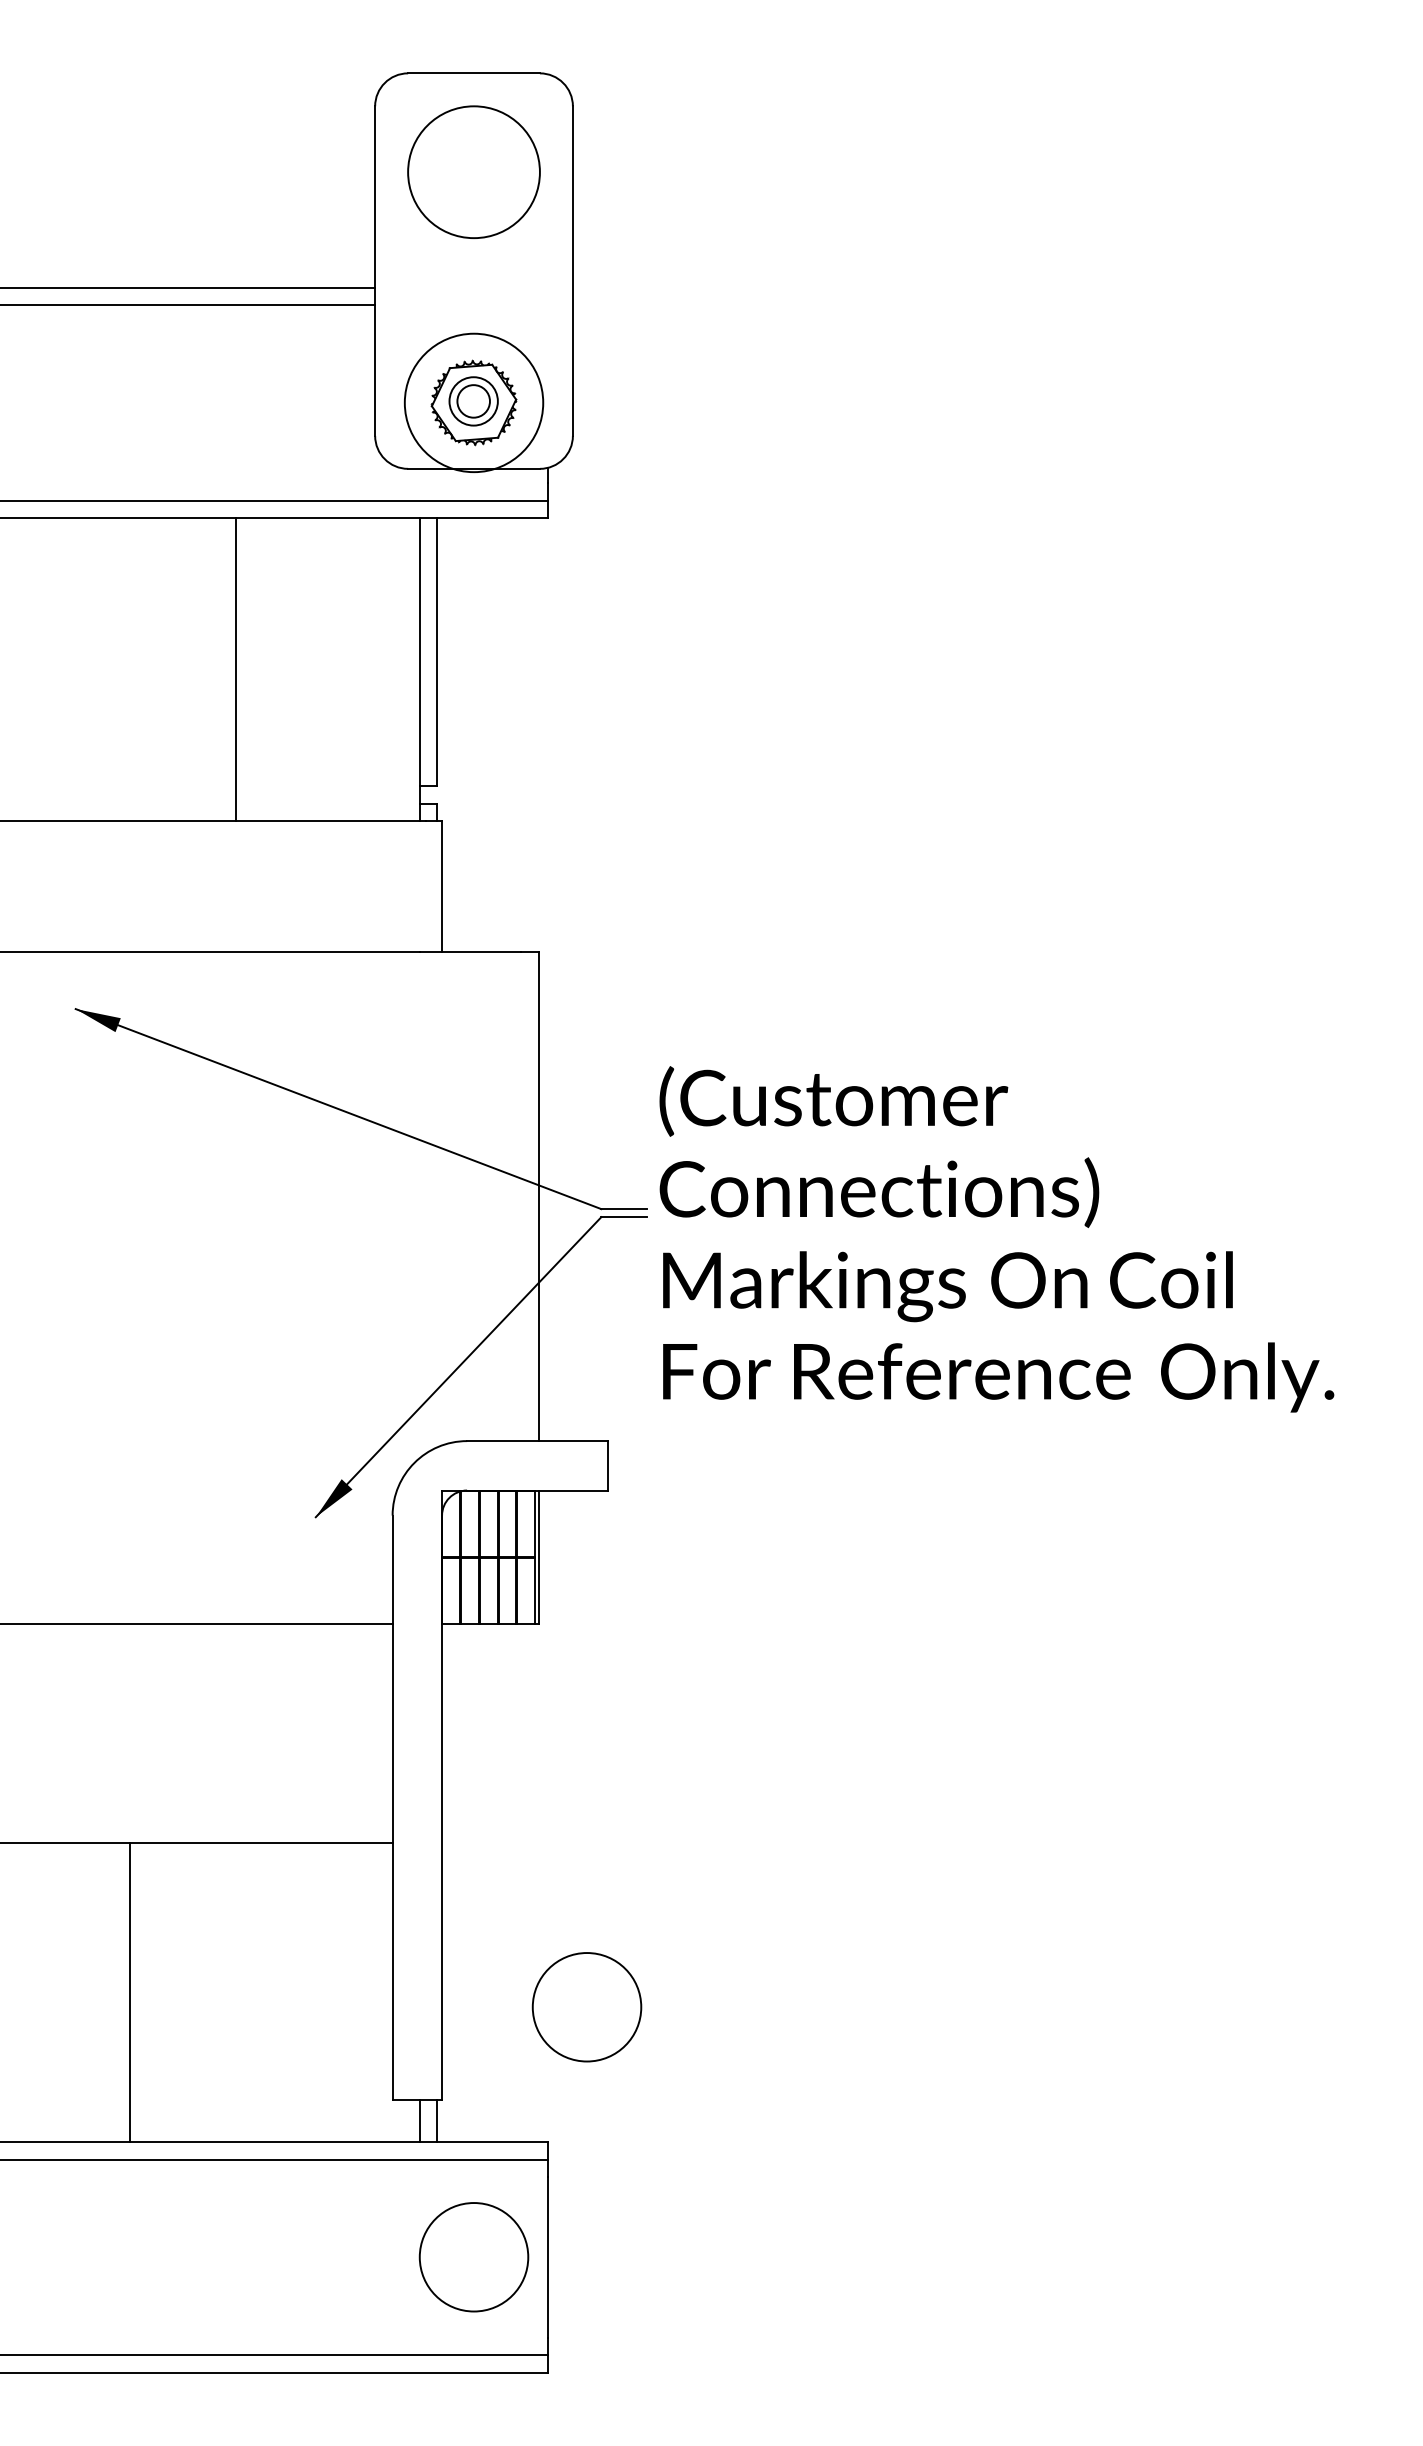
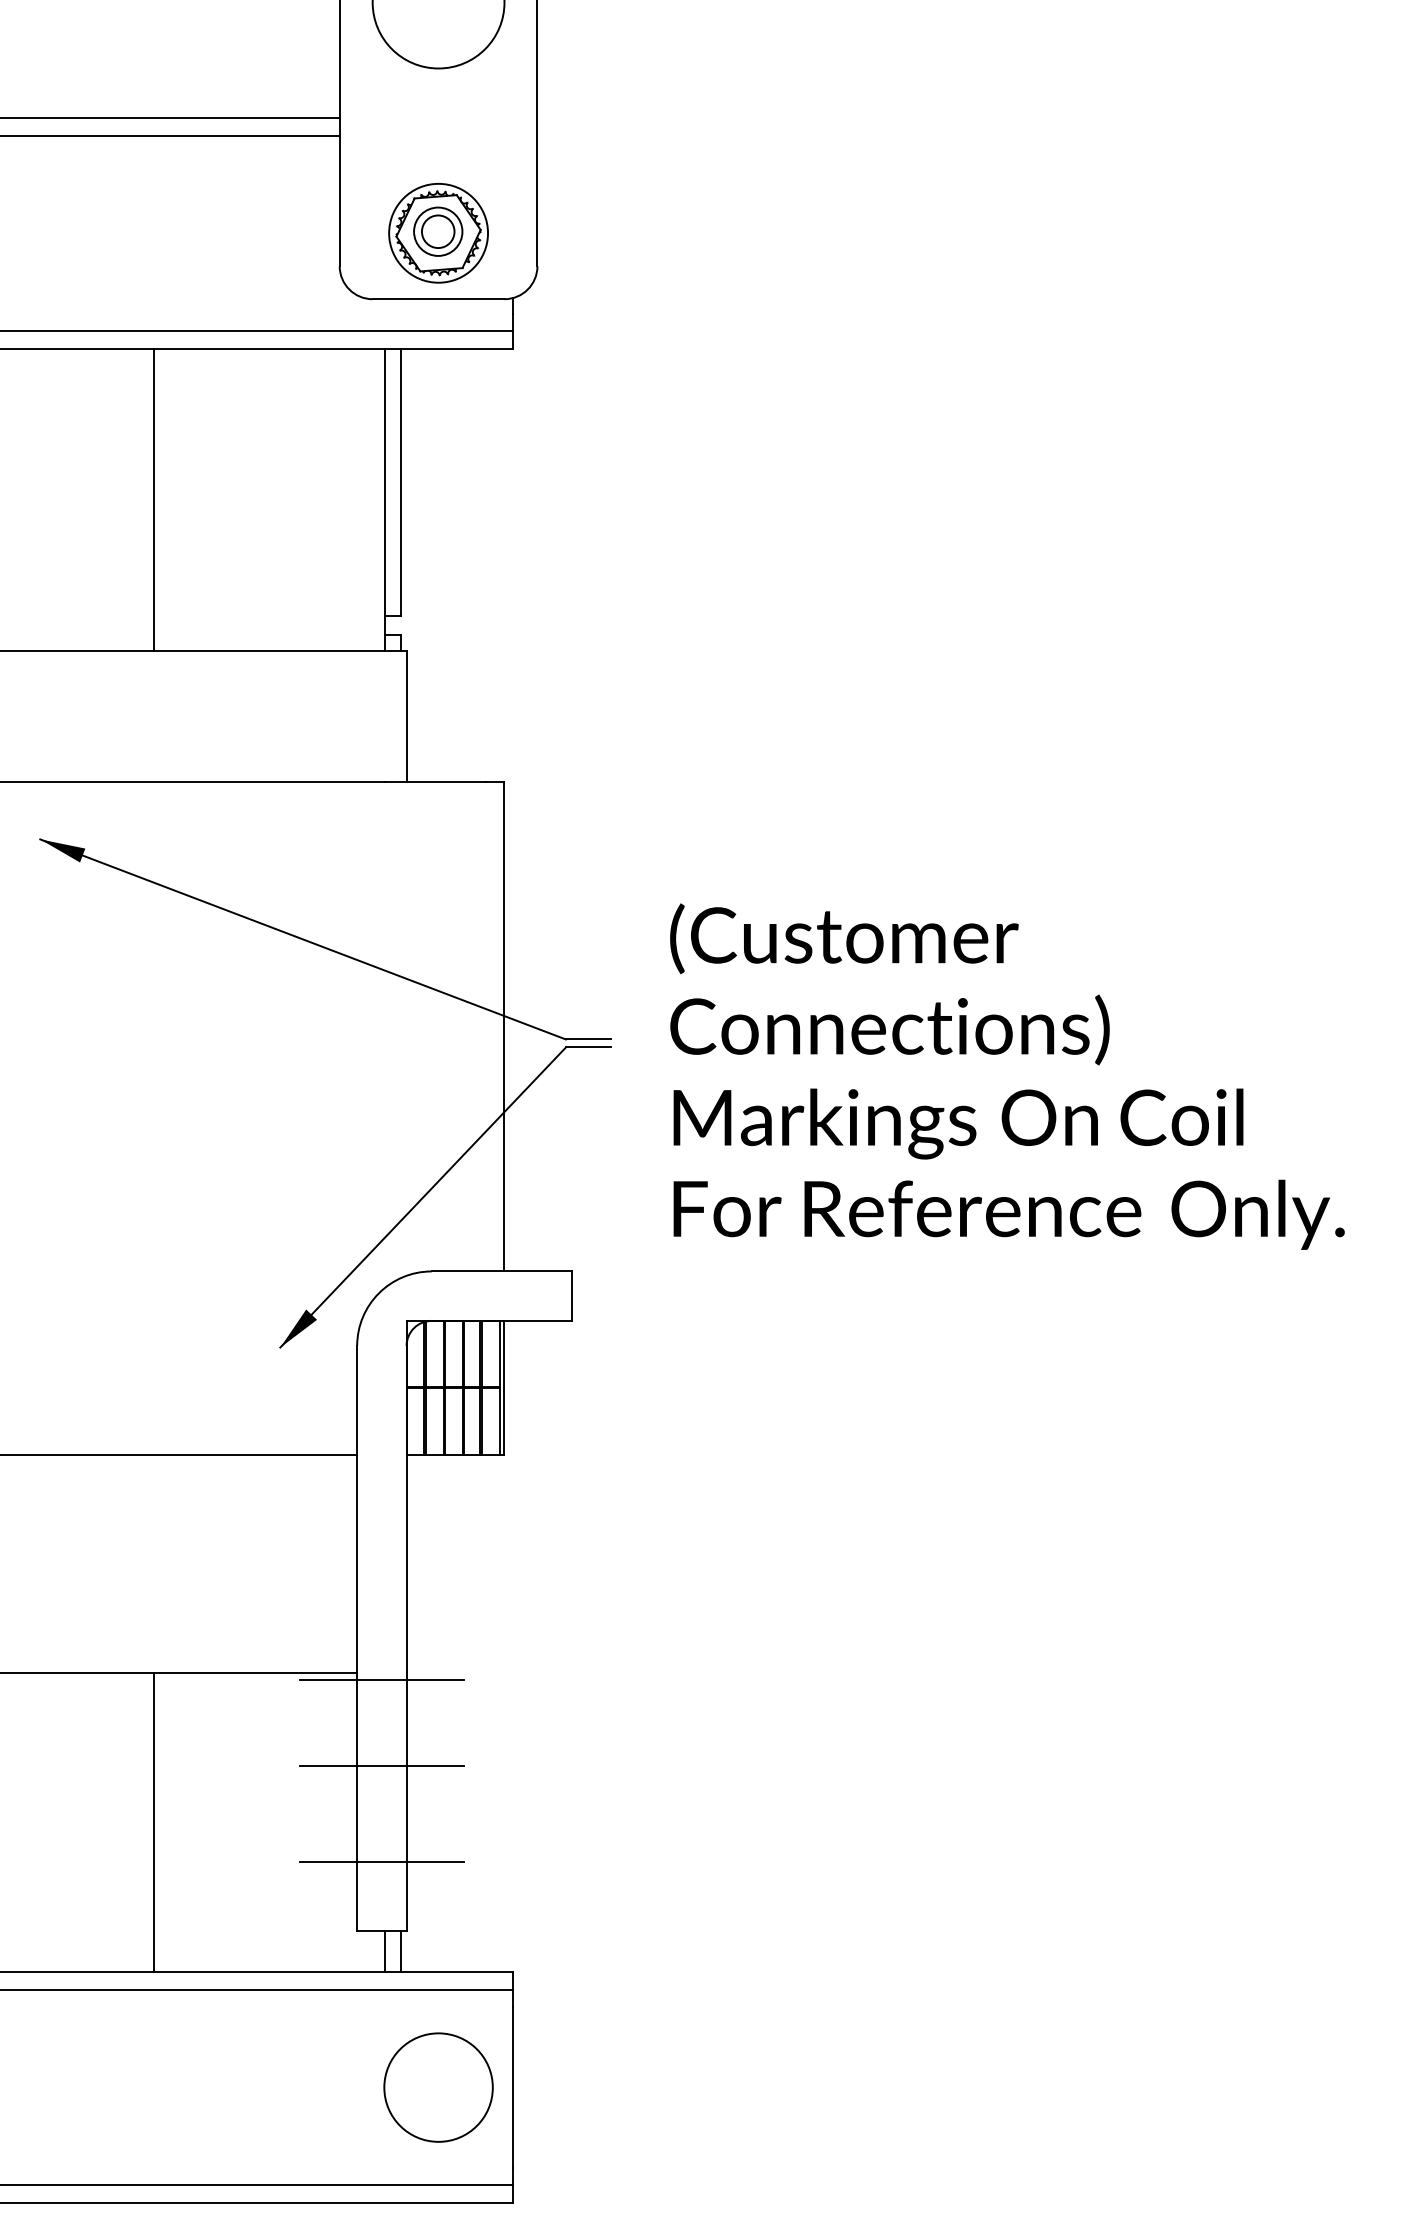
circle: (473, 402) -> (438, 232), size x0.71
line: (235, 669) -> (154, 499), moved
text: (996, 1239) -> (1007, 1076), moved
line: (416, 1849) -> (381, 1679), added
line: (416, 1935) -> (381, 1765), added
line: (129, 1991) -> (154, 1821), moved
circle: (586, 2007) -> (551, 1837), removed
line: (416, 2031) -> (381, 1861), added

